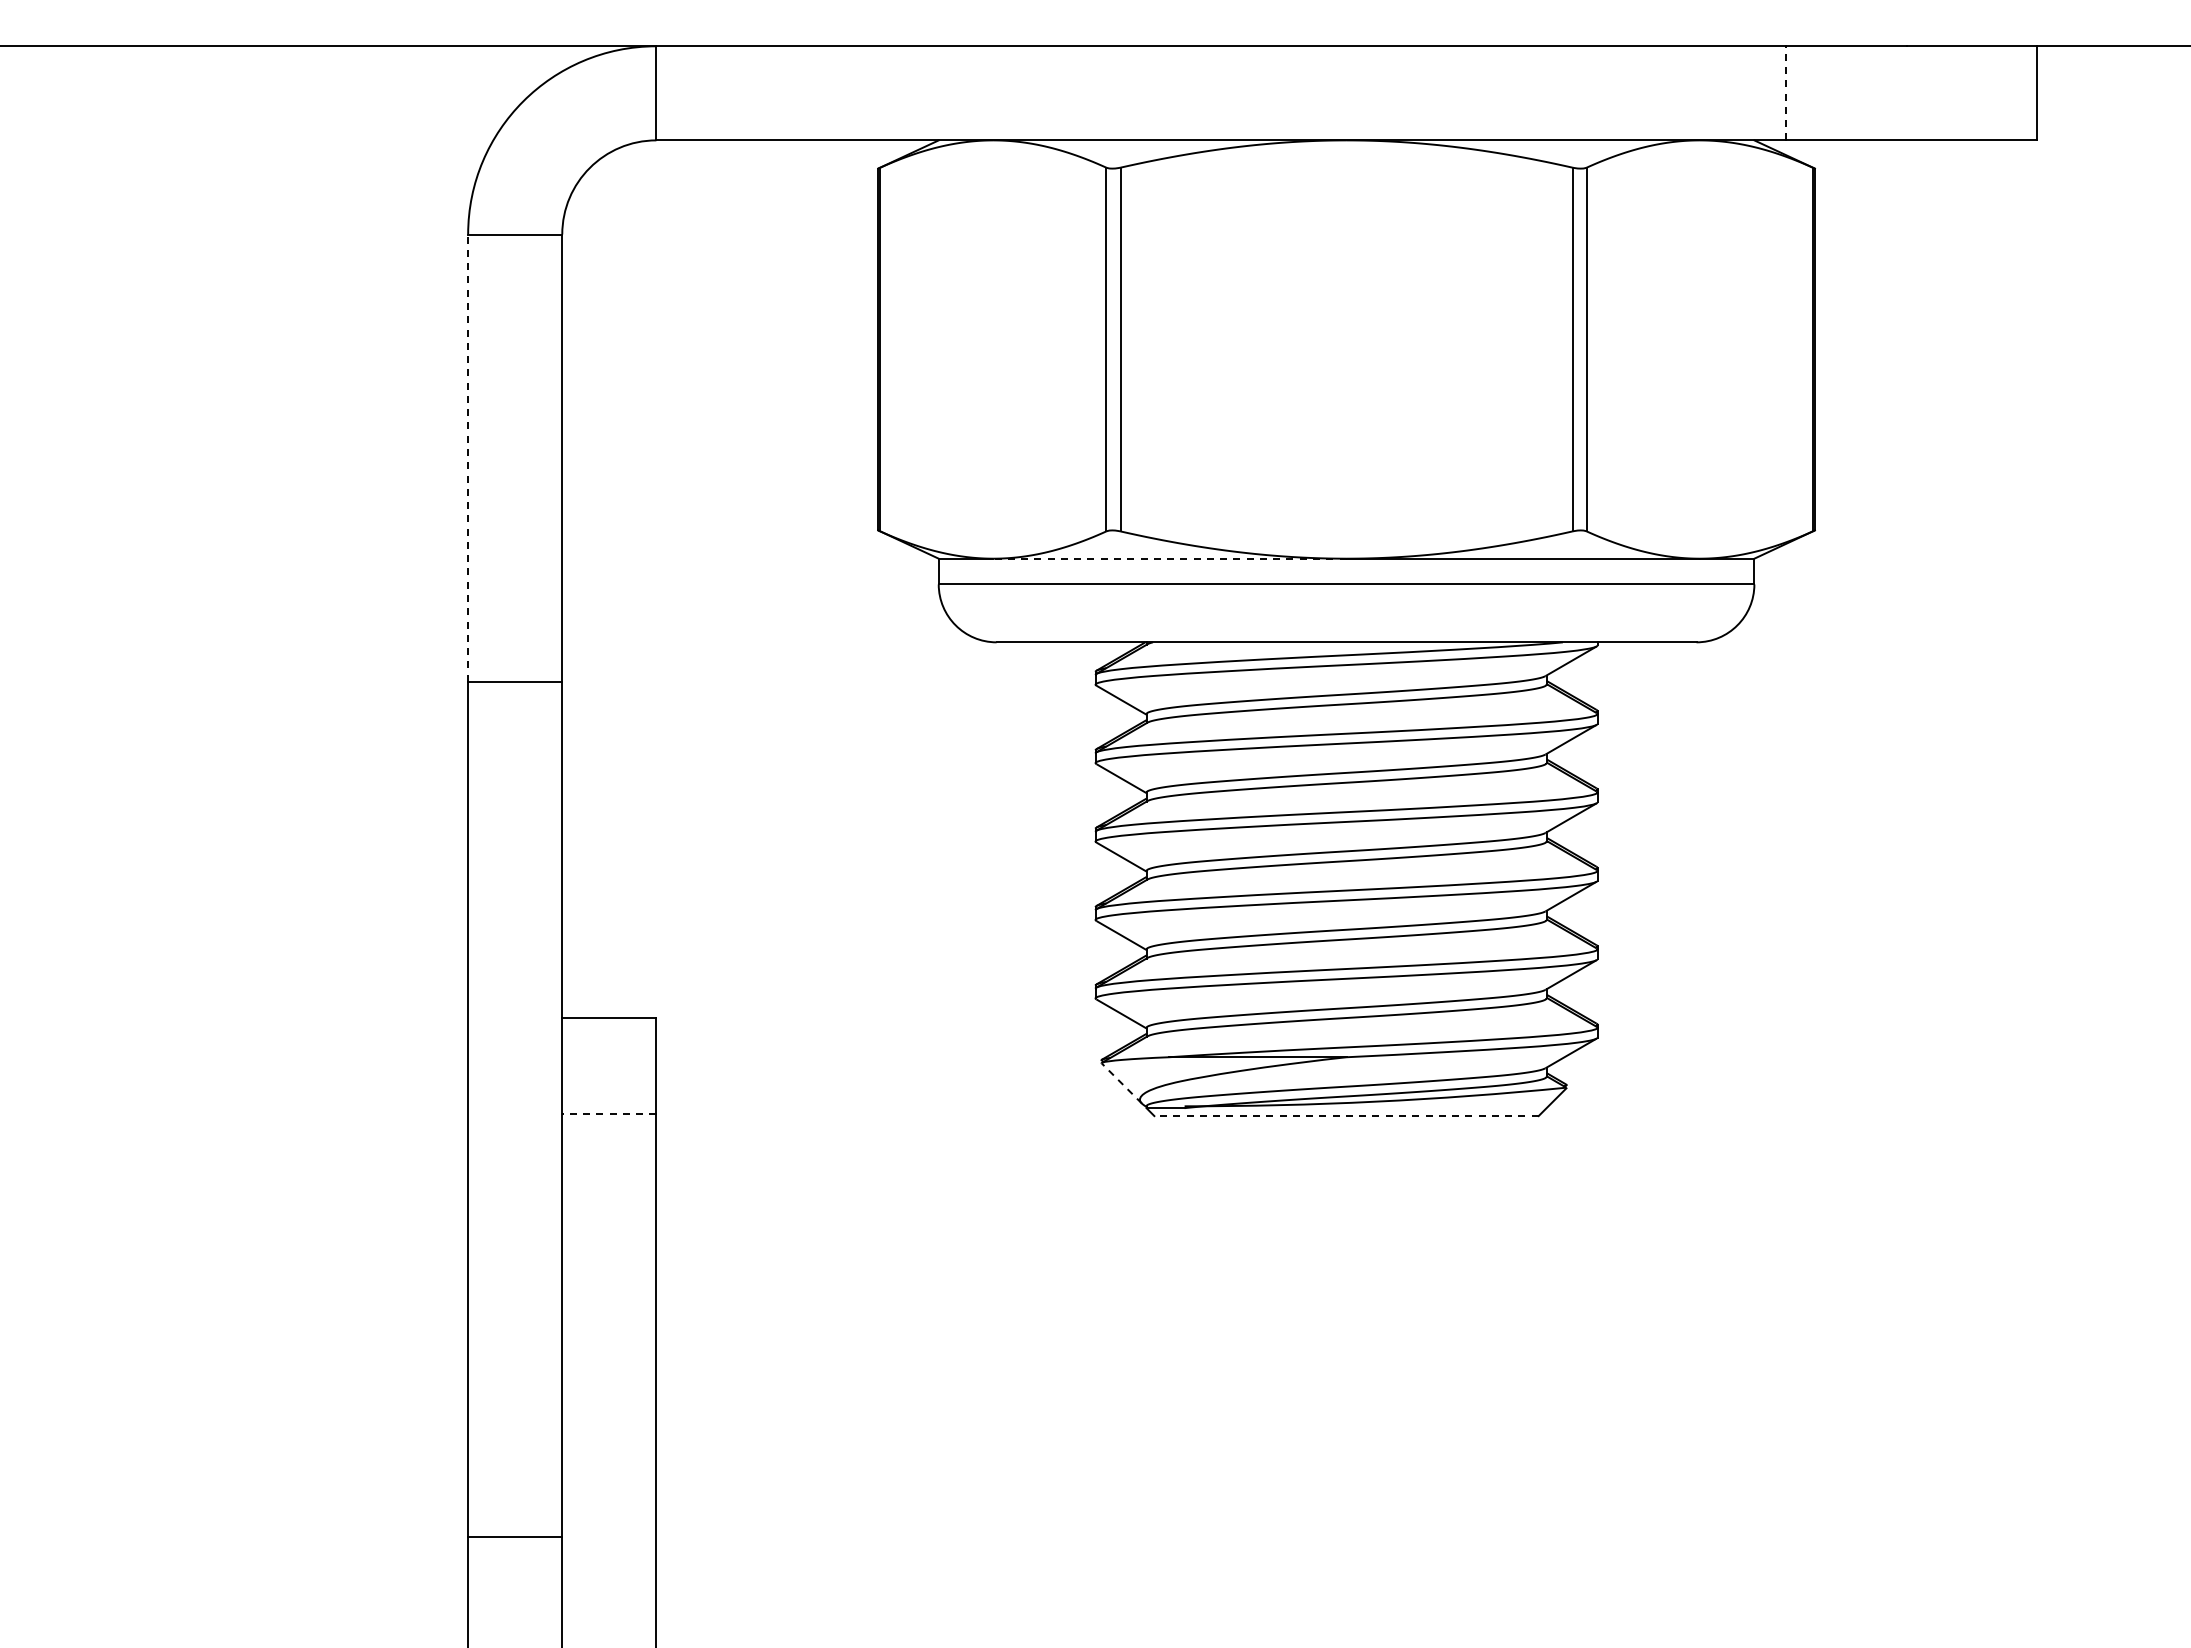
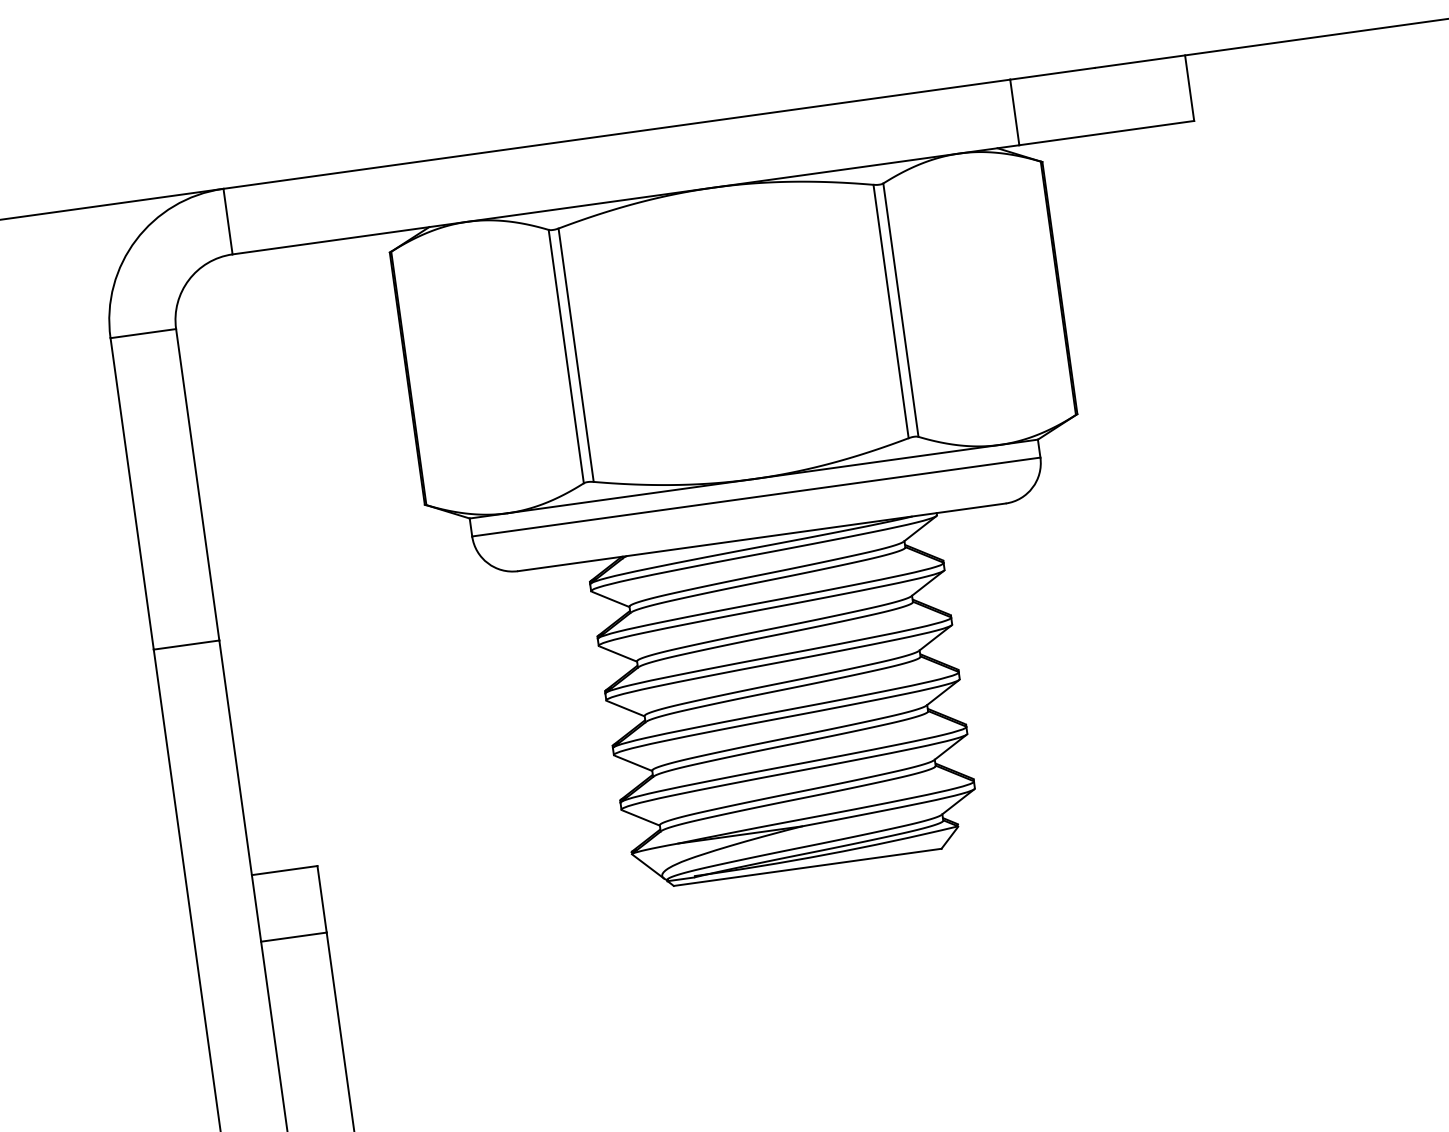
line: (1785, 92) -> (1014, 111), dashed -> solid
line: (468, 458) -> (132, 494), dashed -> solid
line: (1169, 558) -> (630, 496), dashed -> solid
line: (1121, 1083) -> (647, 866), dashed -> solid
line: (608, 1113) -> (293, 936), dashed -> solid
line: (1346, 1116) -> (807, 867), dashed -> solid

